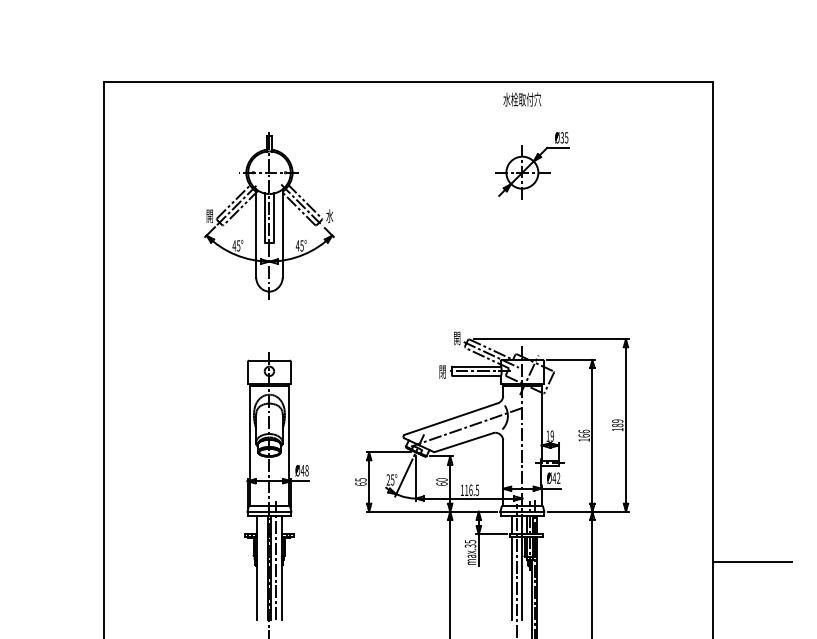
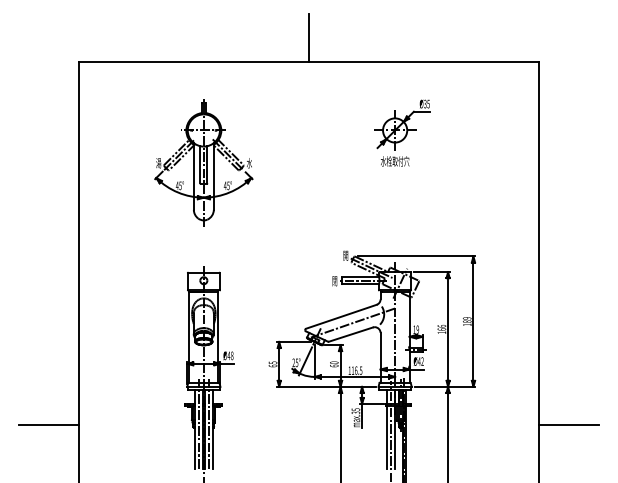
line: (408, 50) -> (309, 38), added
text: (522, 99) -> (395, 161), moved
text: (209, 215) -> (158, 162), 開 -> 湯
line: (262, 559) -> (198, 423), added
line: (64, 562) -> (48, 425), added

